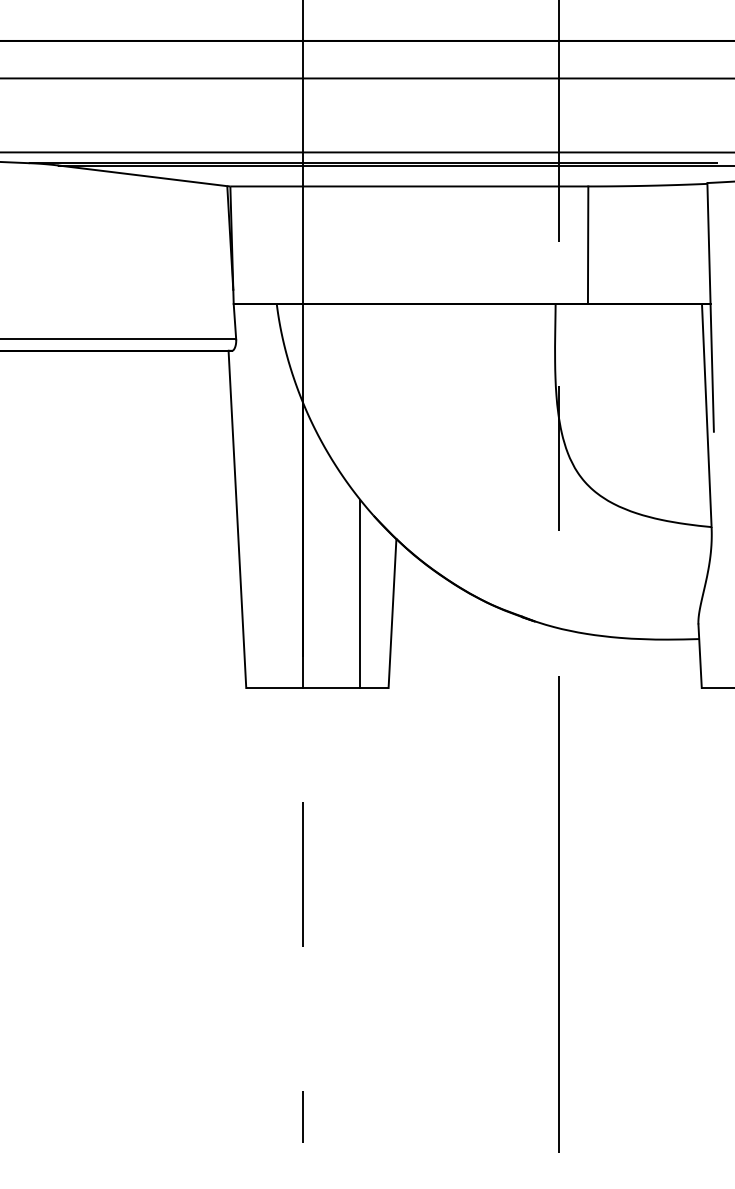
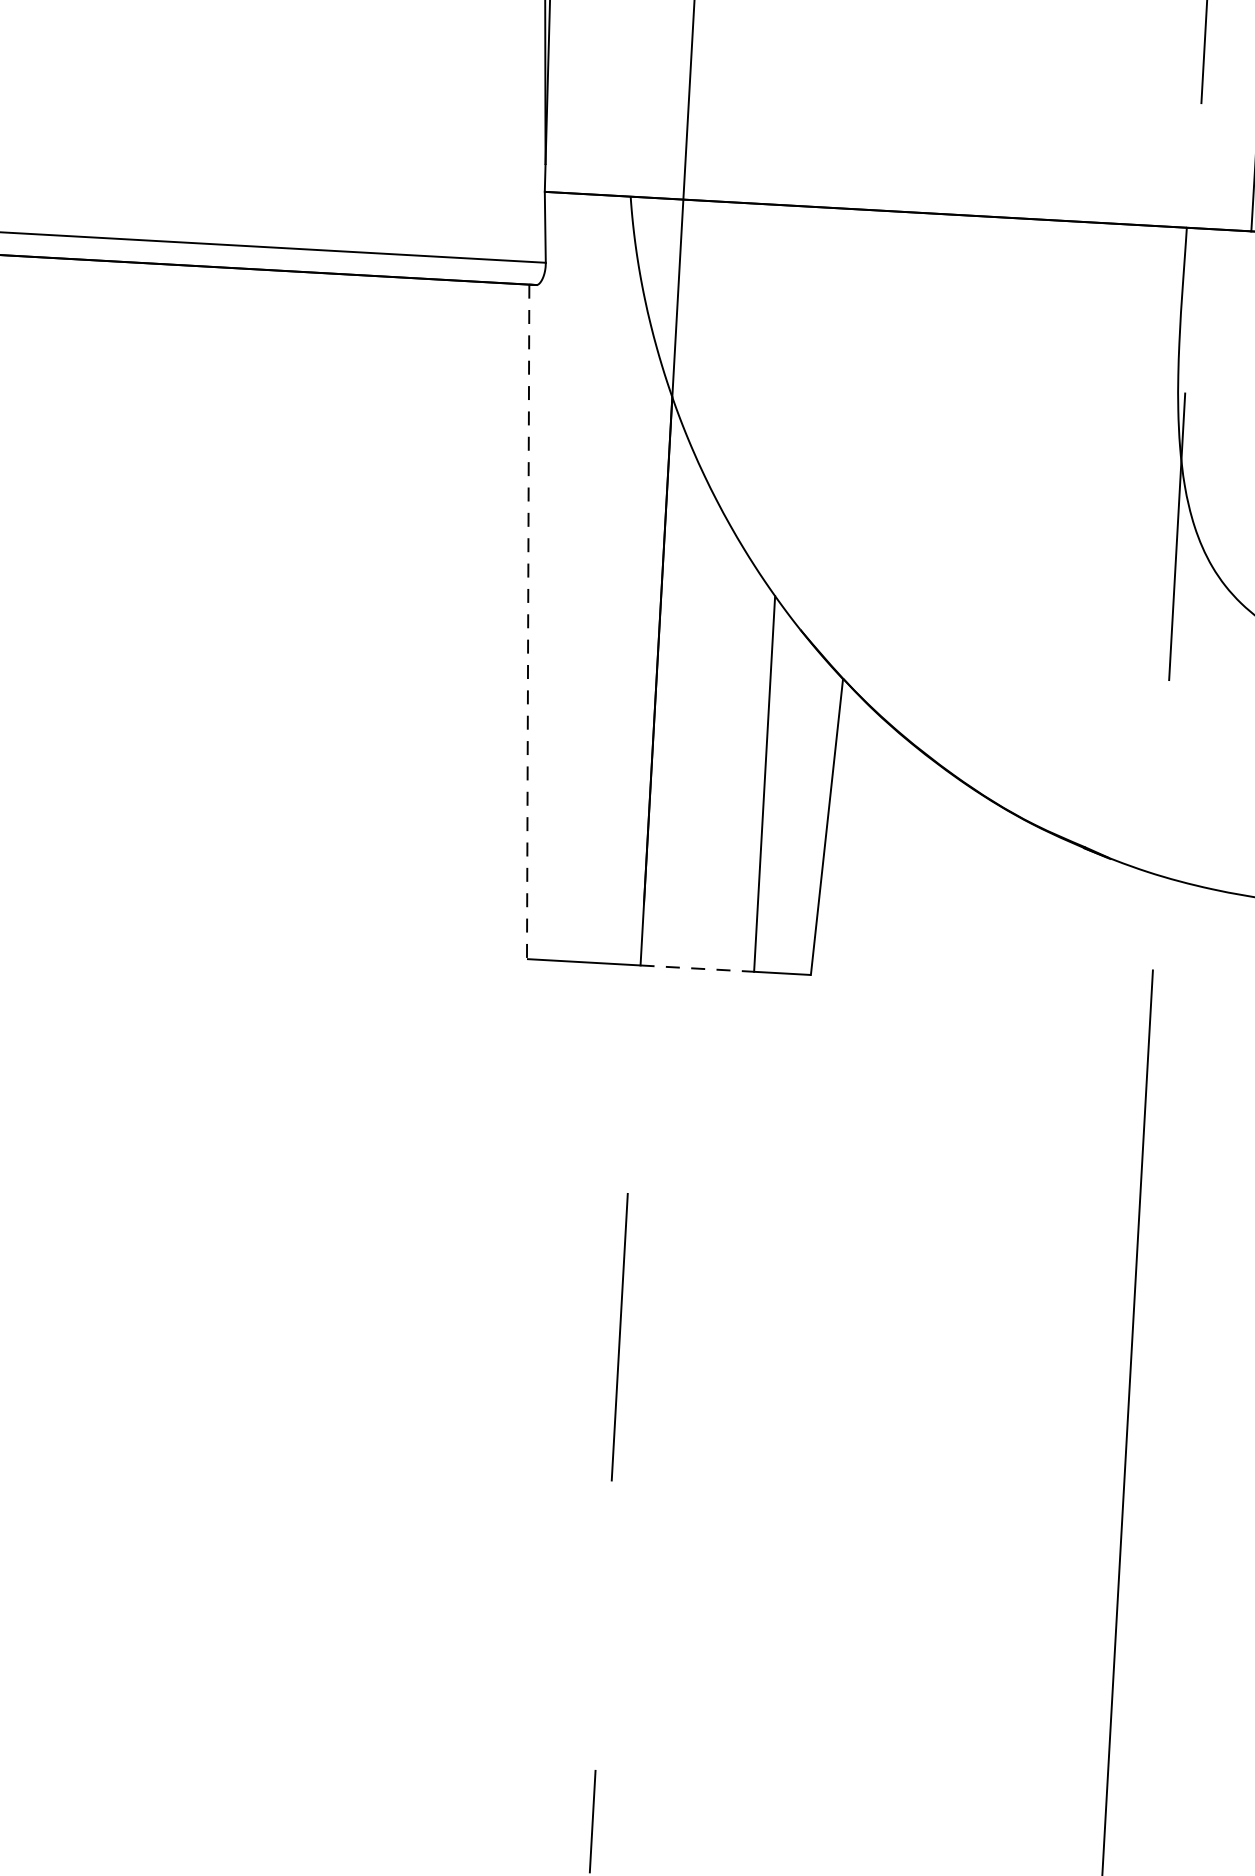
line: (237, 519) -> (528, 622), solid -> dashed
line: (332, 688) -> (698, 969), solid -> dashed

